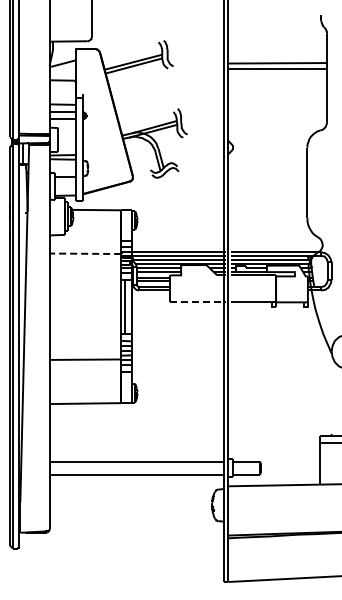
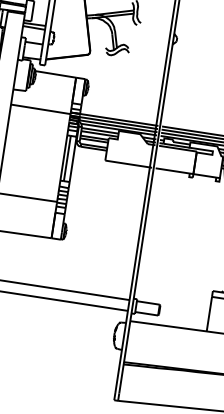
line: (85, 253) -> (40, 109), dashed -> solid
line: (198, 302) -> (128, 164), dashed -> solid

